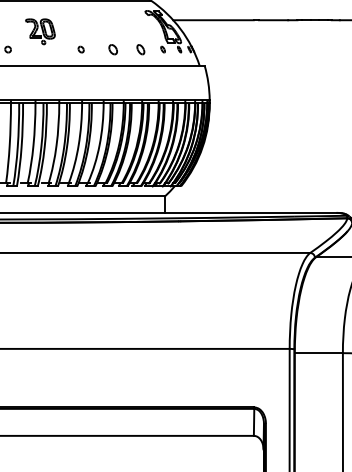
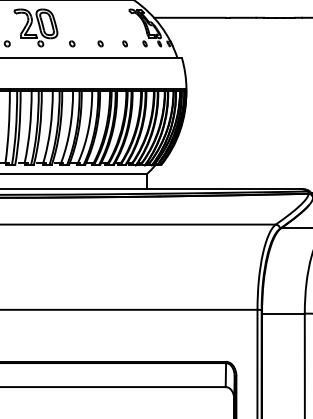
part: (40, 31) -> (36, 27), size x1.67
part: (112, 49) -> (100, 43), size x0.62
part: (140, 49) -> (124, 43), size x0.62

